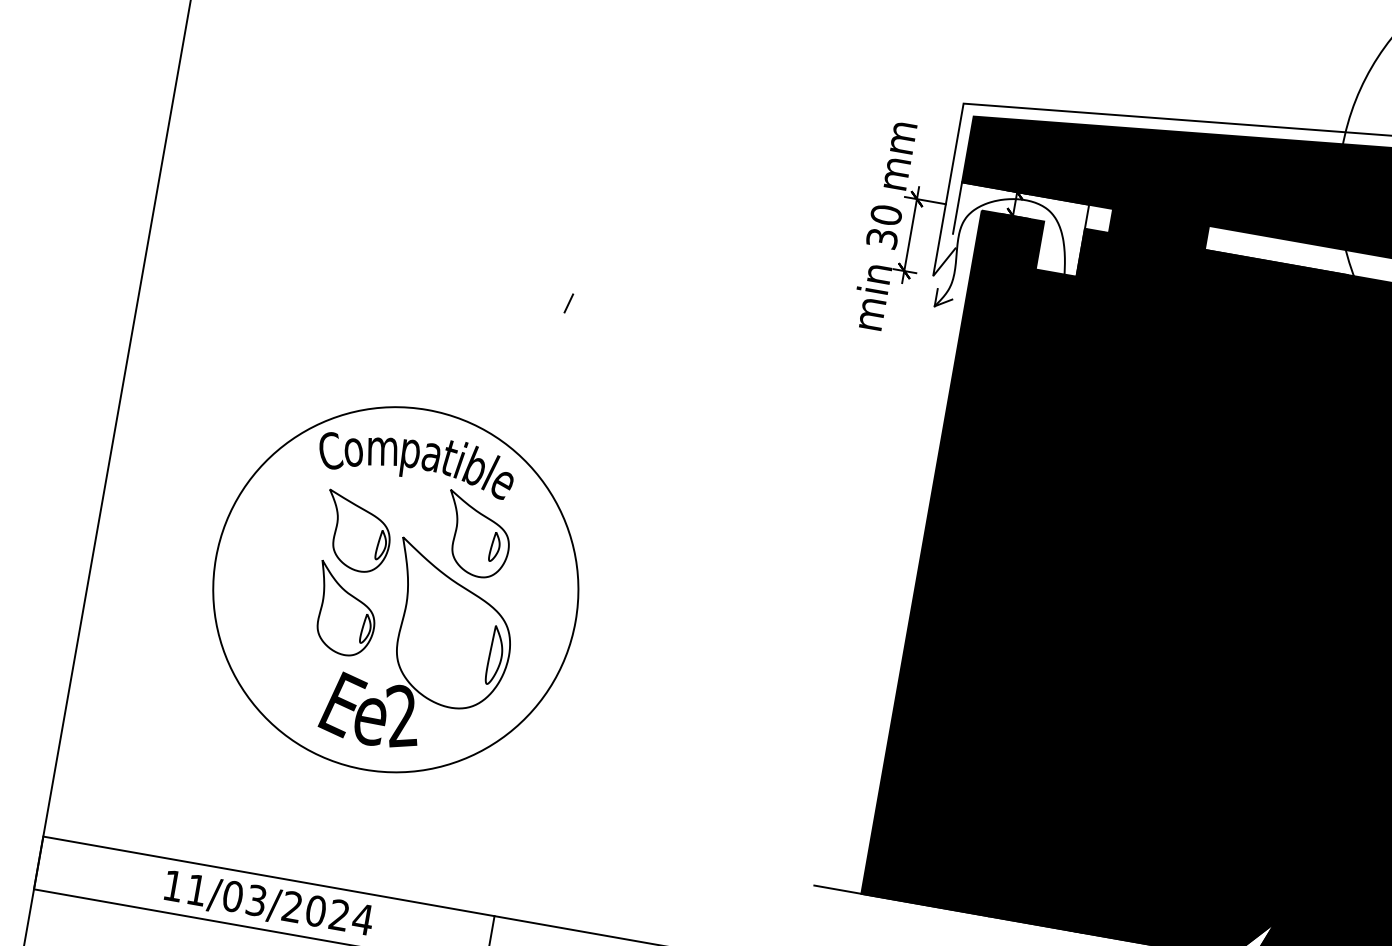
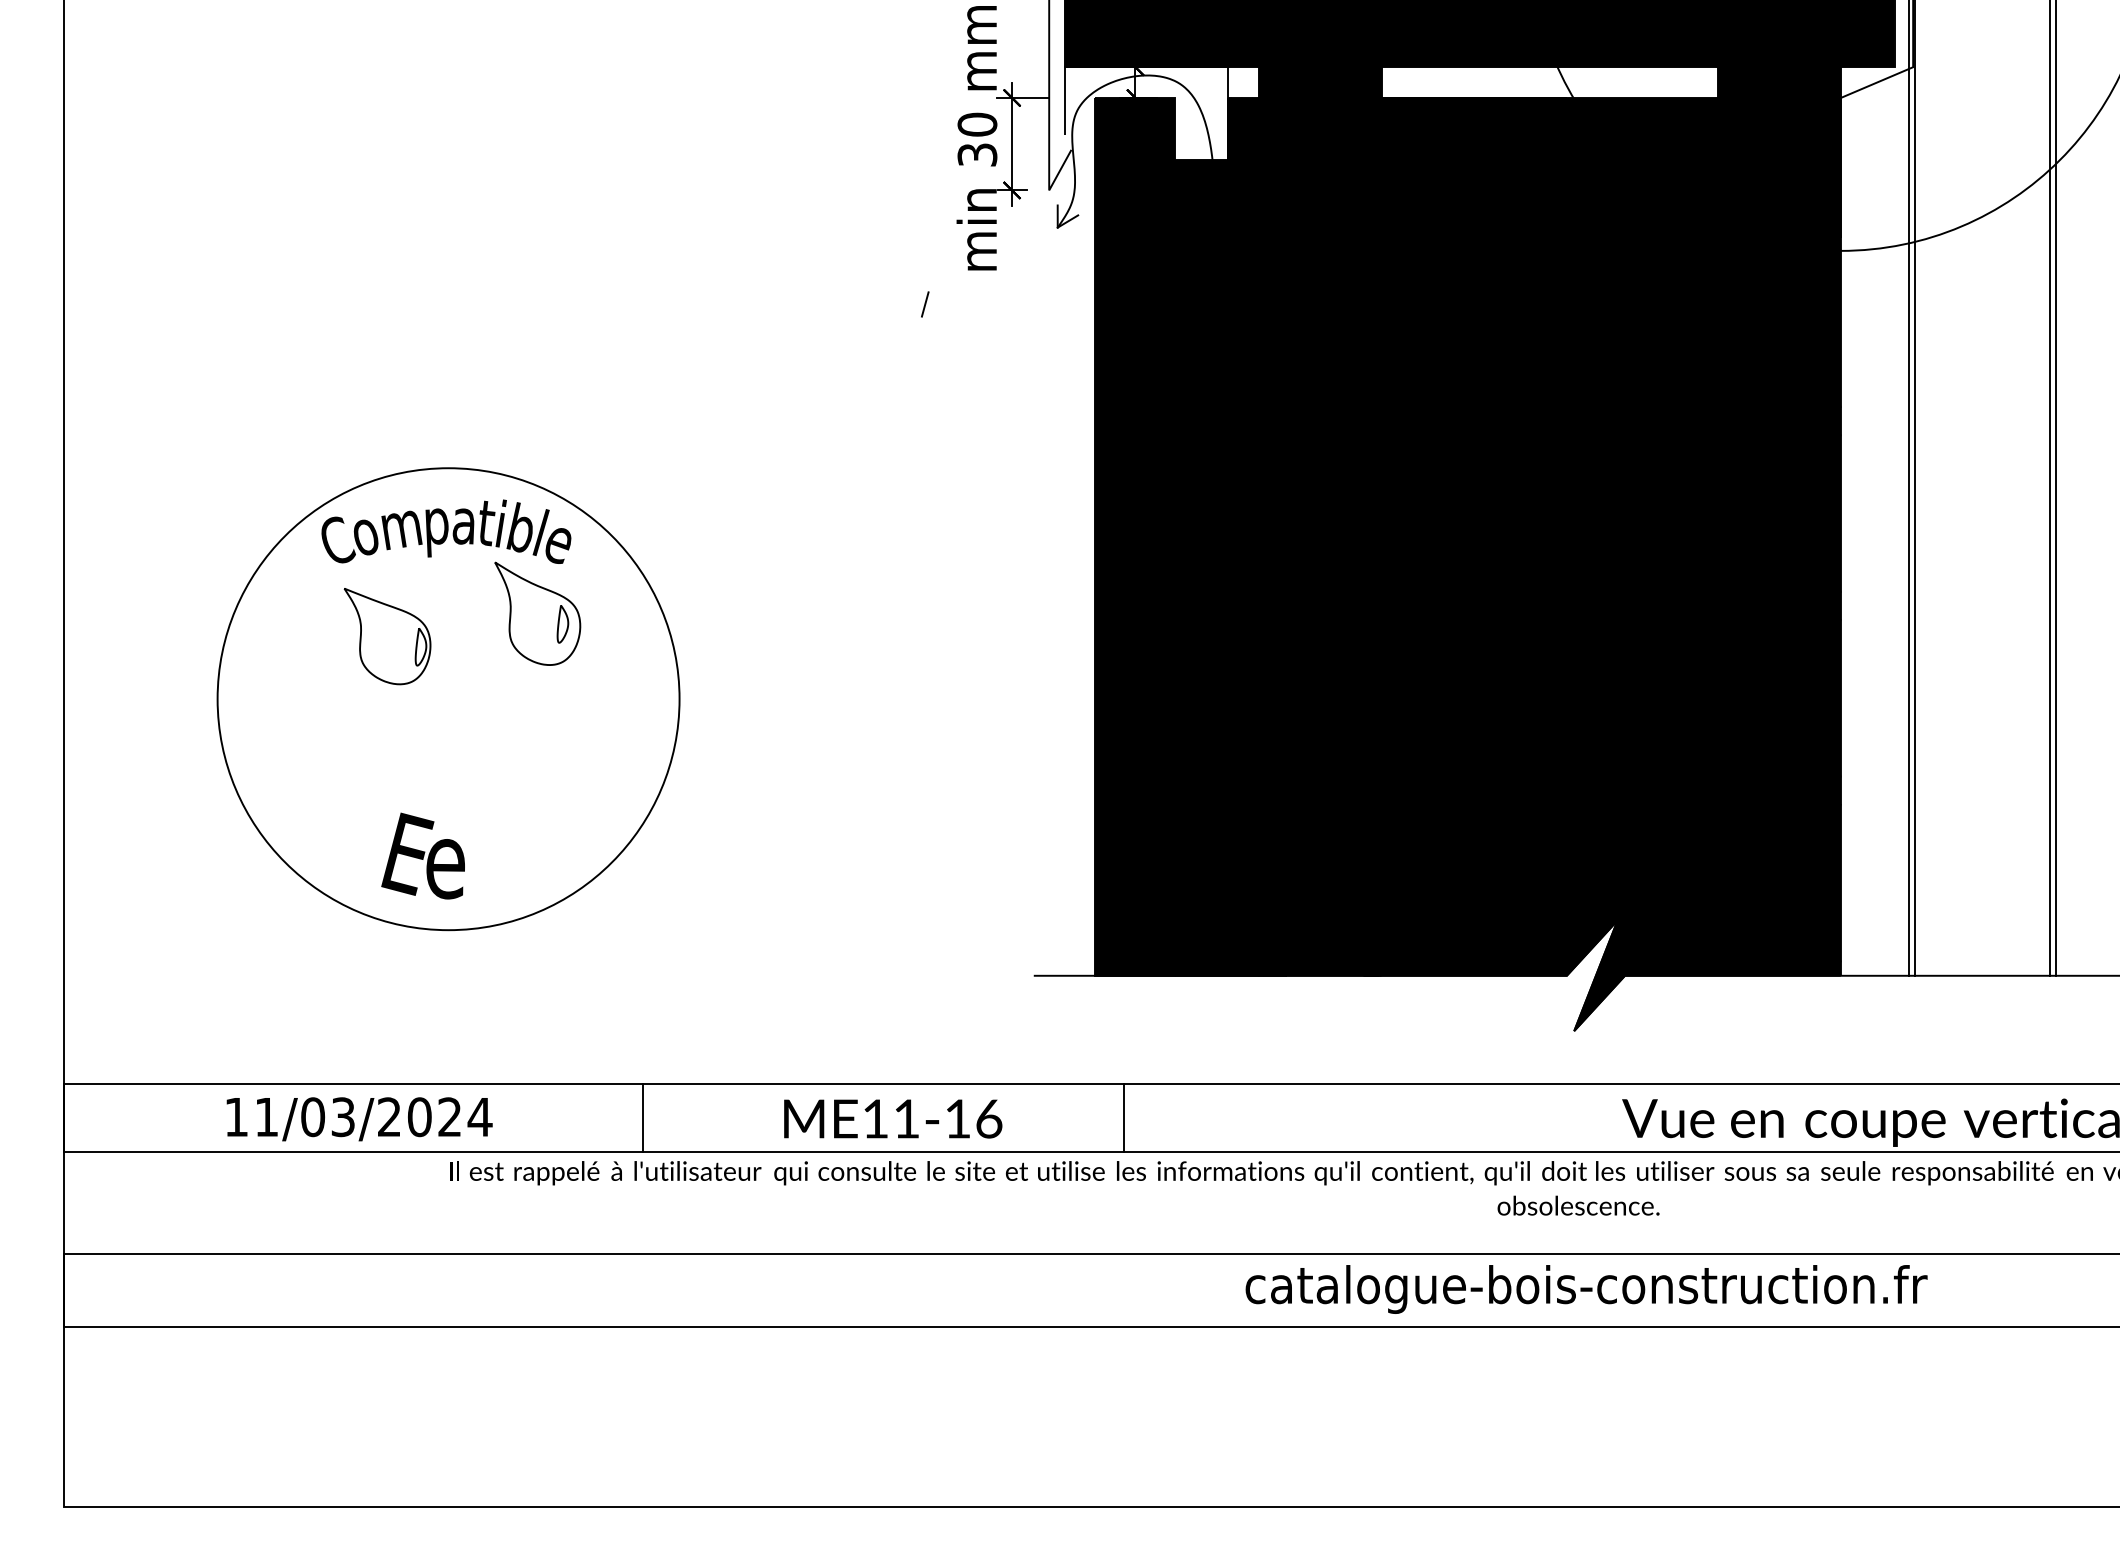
line: (569, 303) -> (925, 304), moved
part: (345, 610) -> (390, 735), removed
part: (446, 650) -> (524, 763), removed

